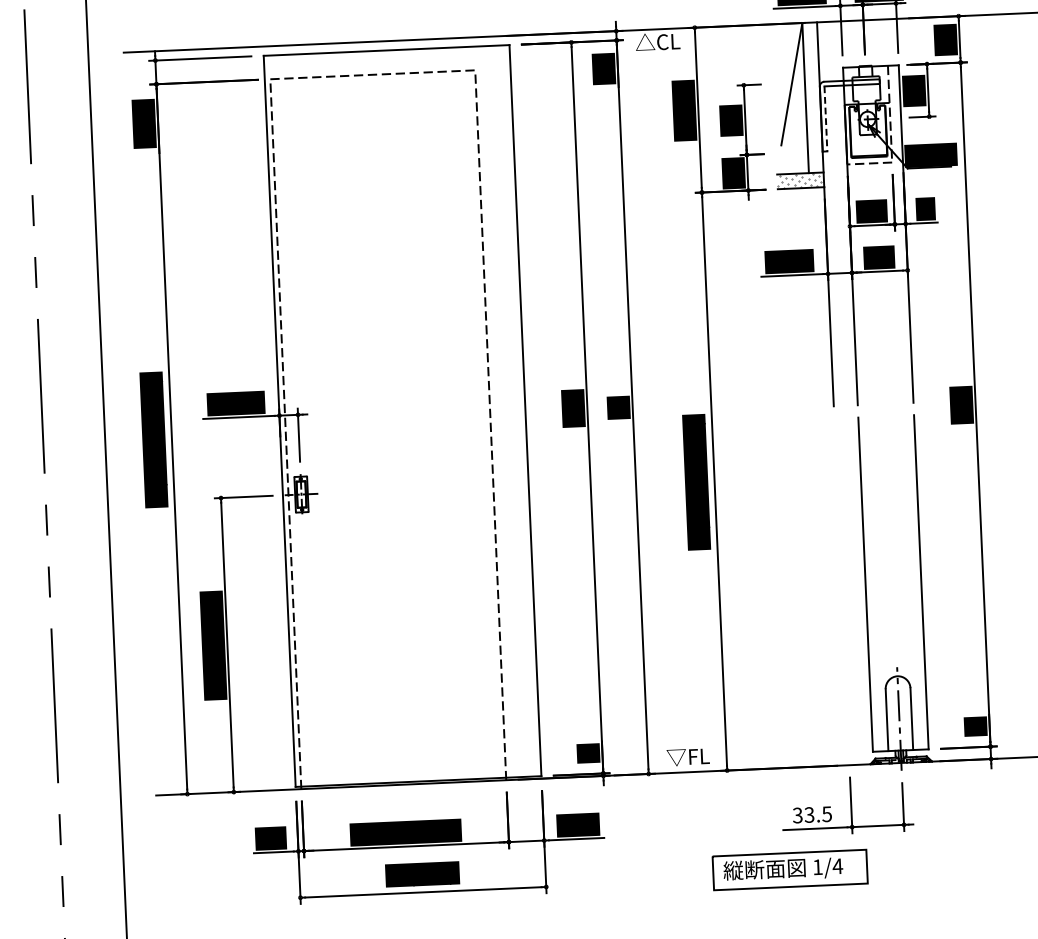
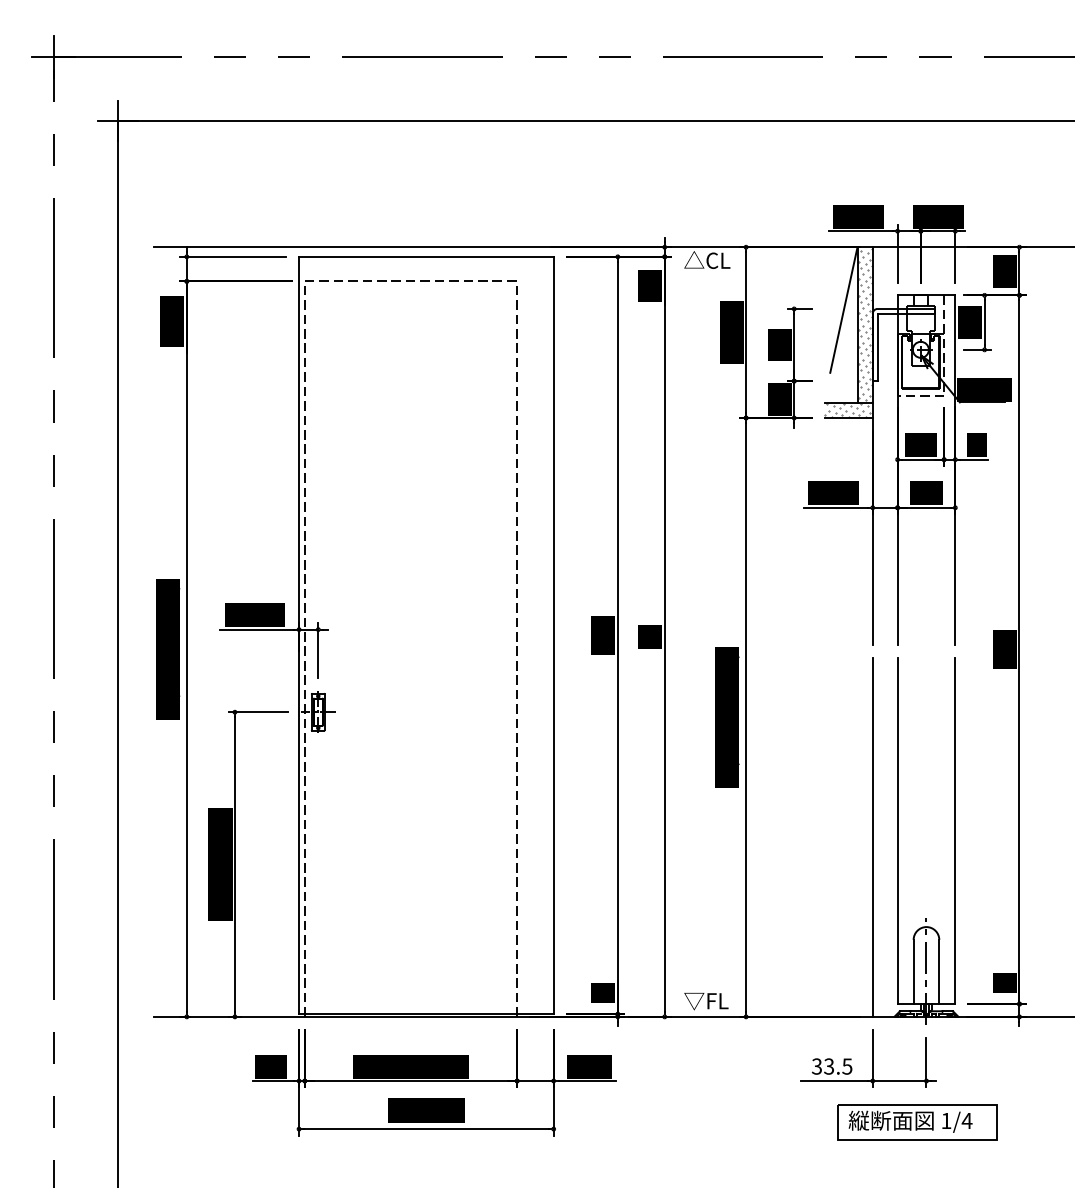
hatch: (813, 98) -> (865, 325), added
line: (825, 118) -> (877, 347), dashed -> solid
line: (841, 591) -> (872, 836), added
part: (789, 869) -> (917, 1122), moved

